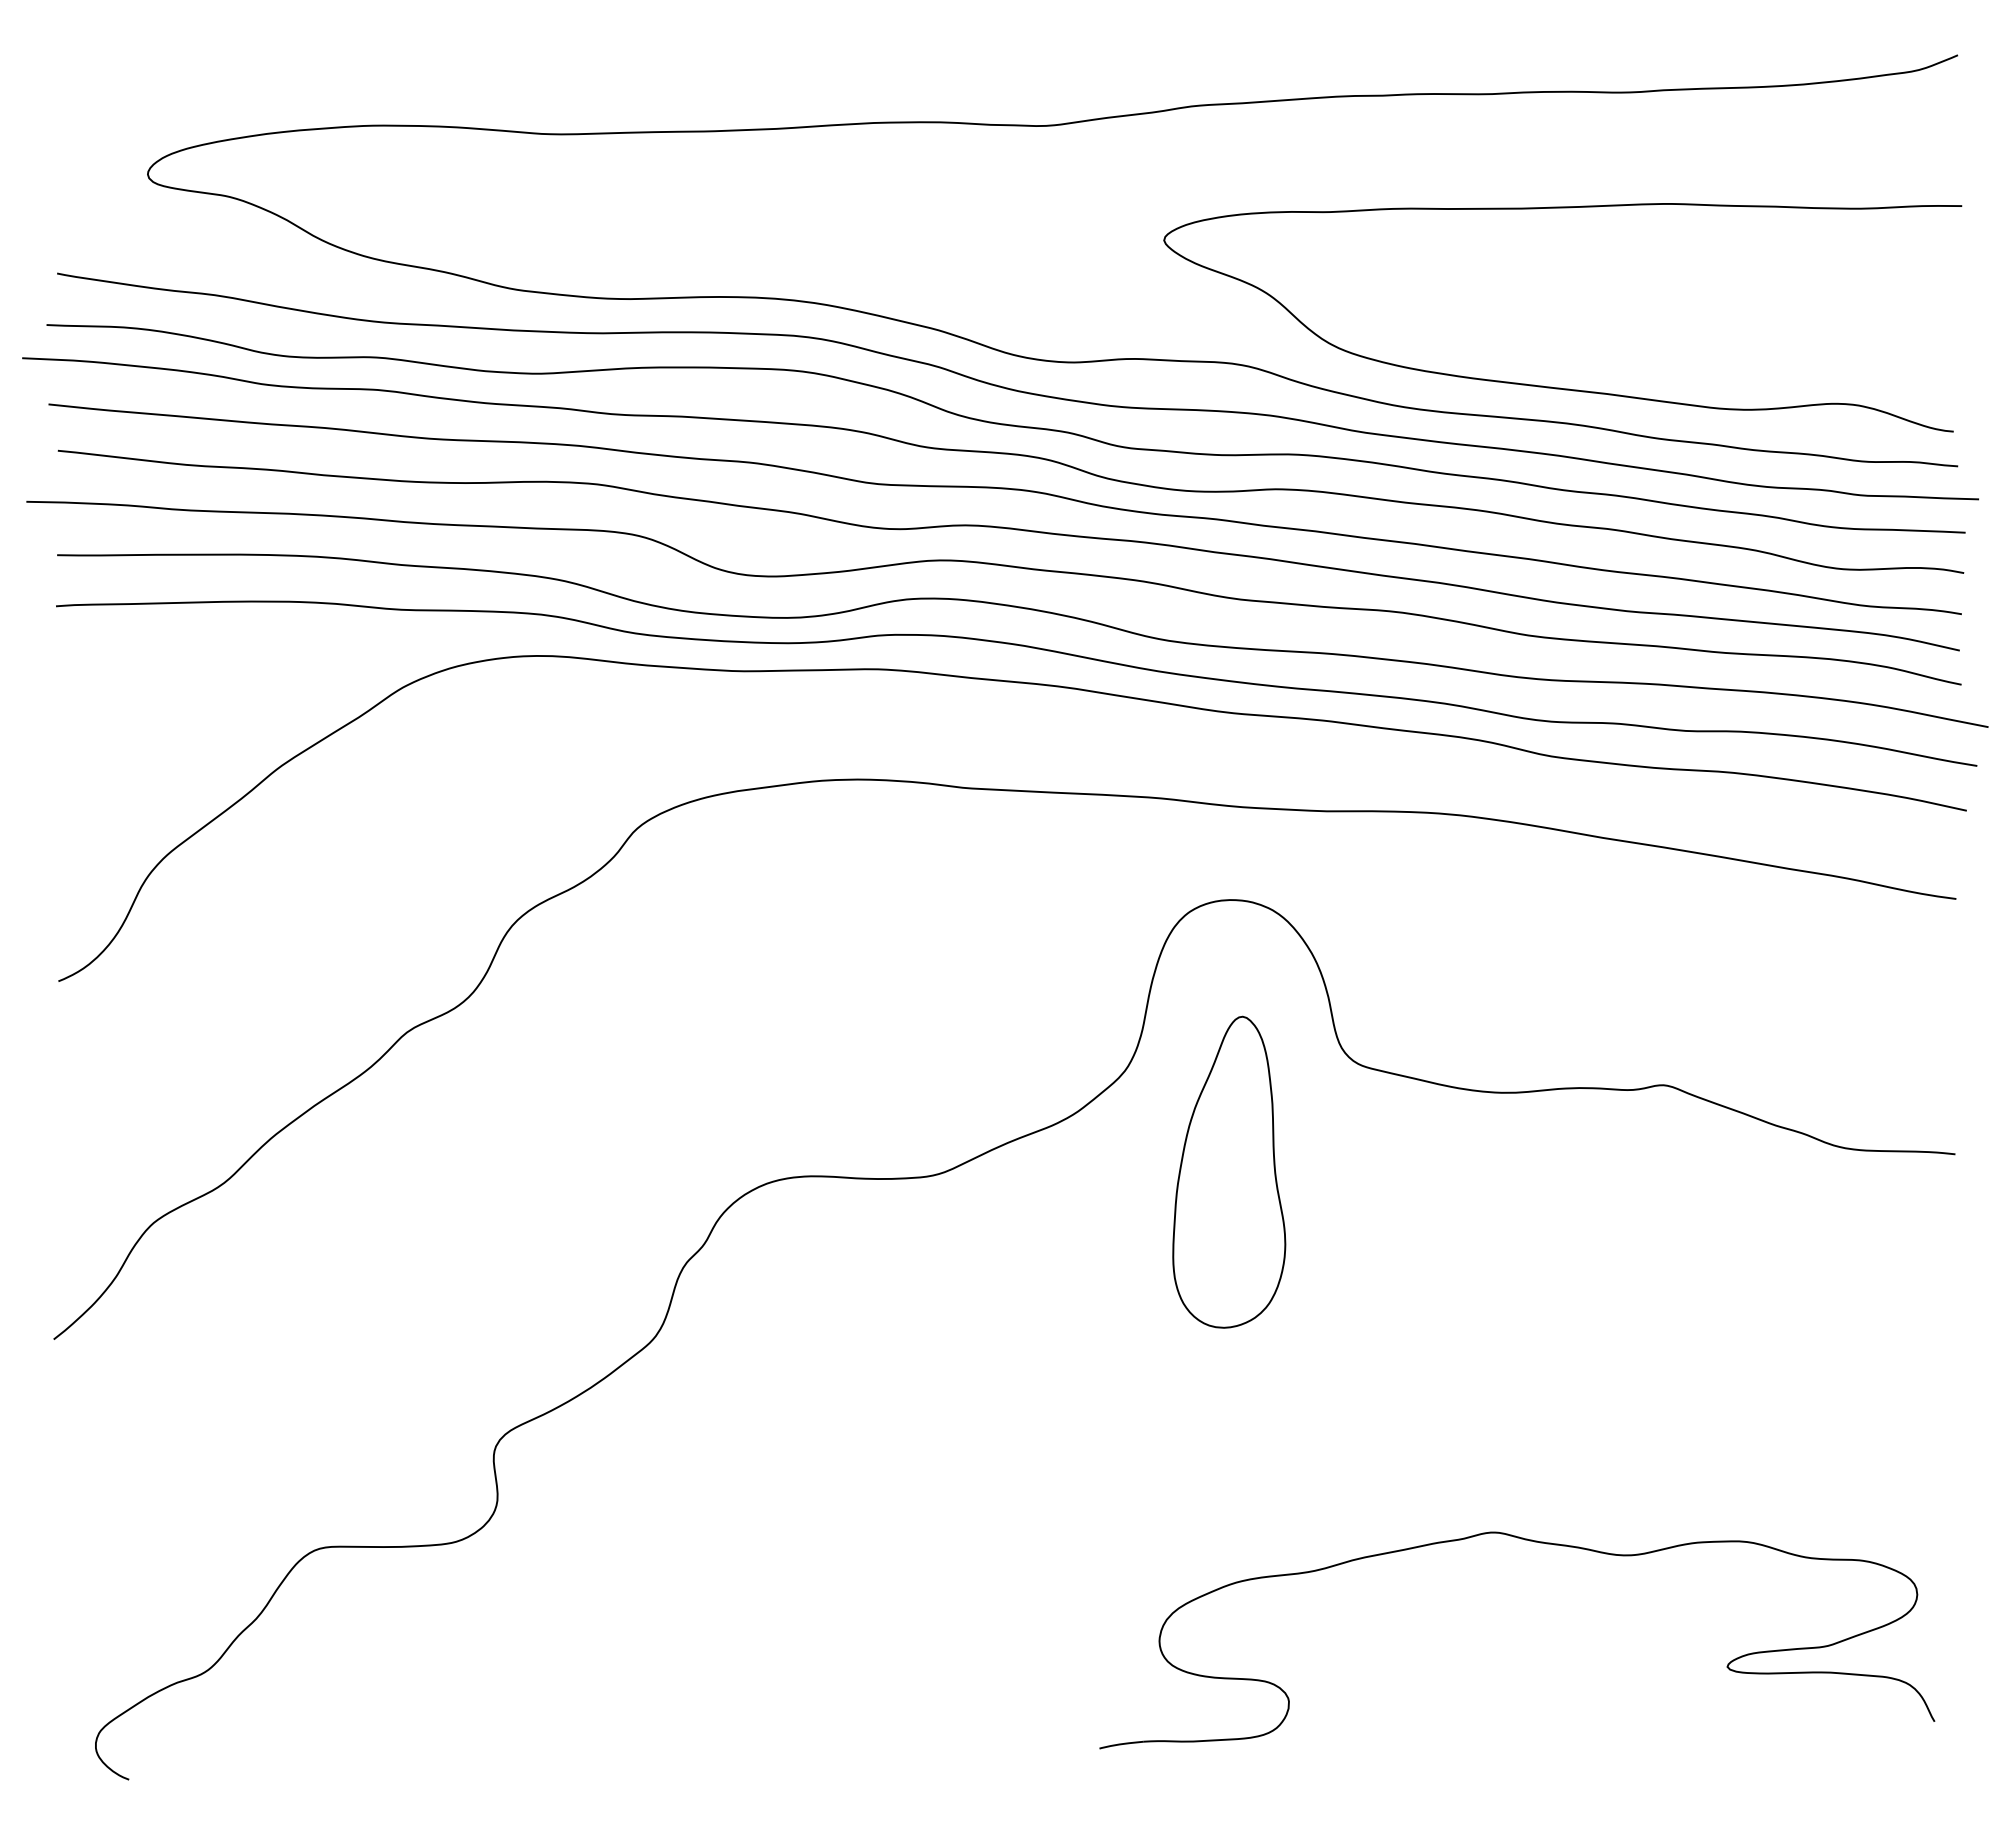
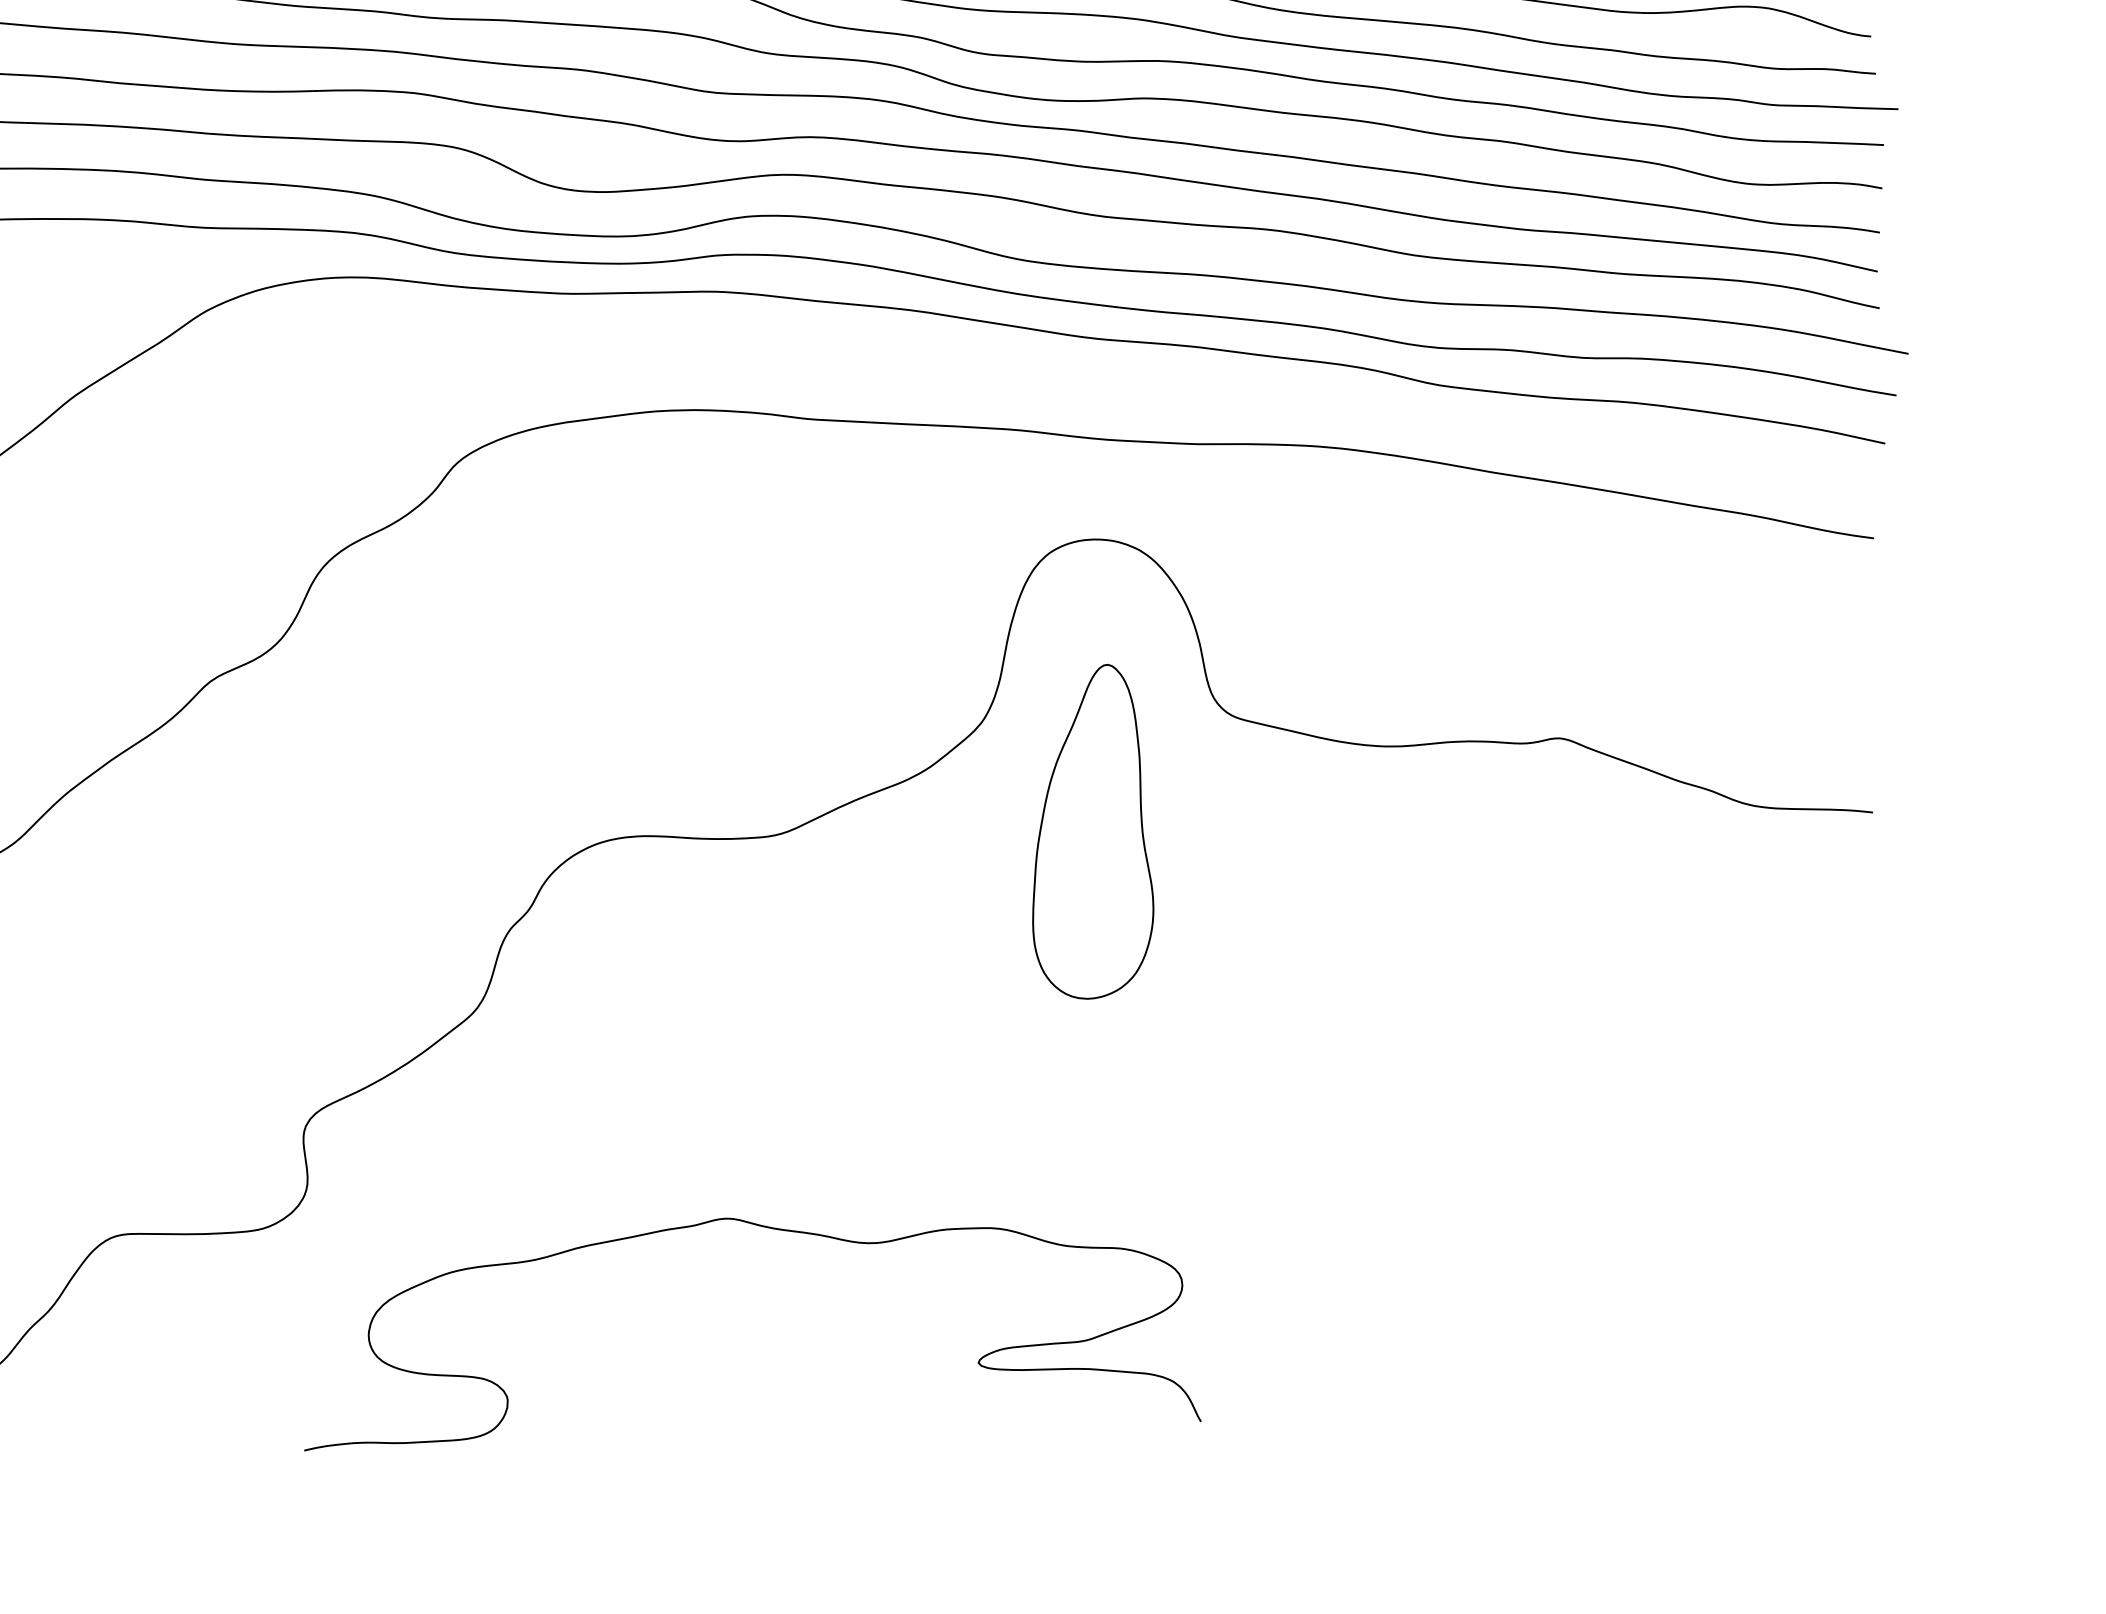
part: (1534, 1542) -> (771, 1229), moved

